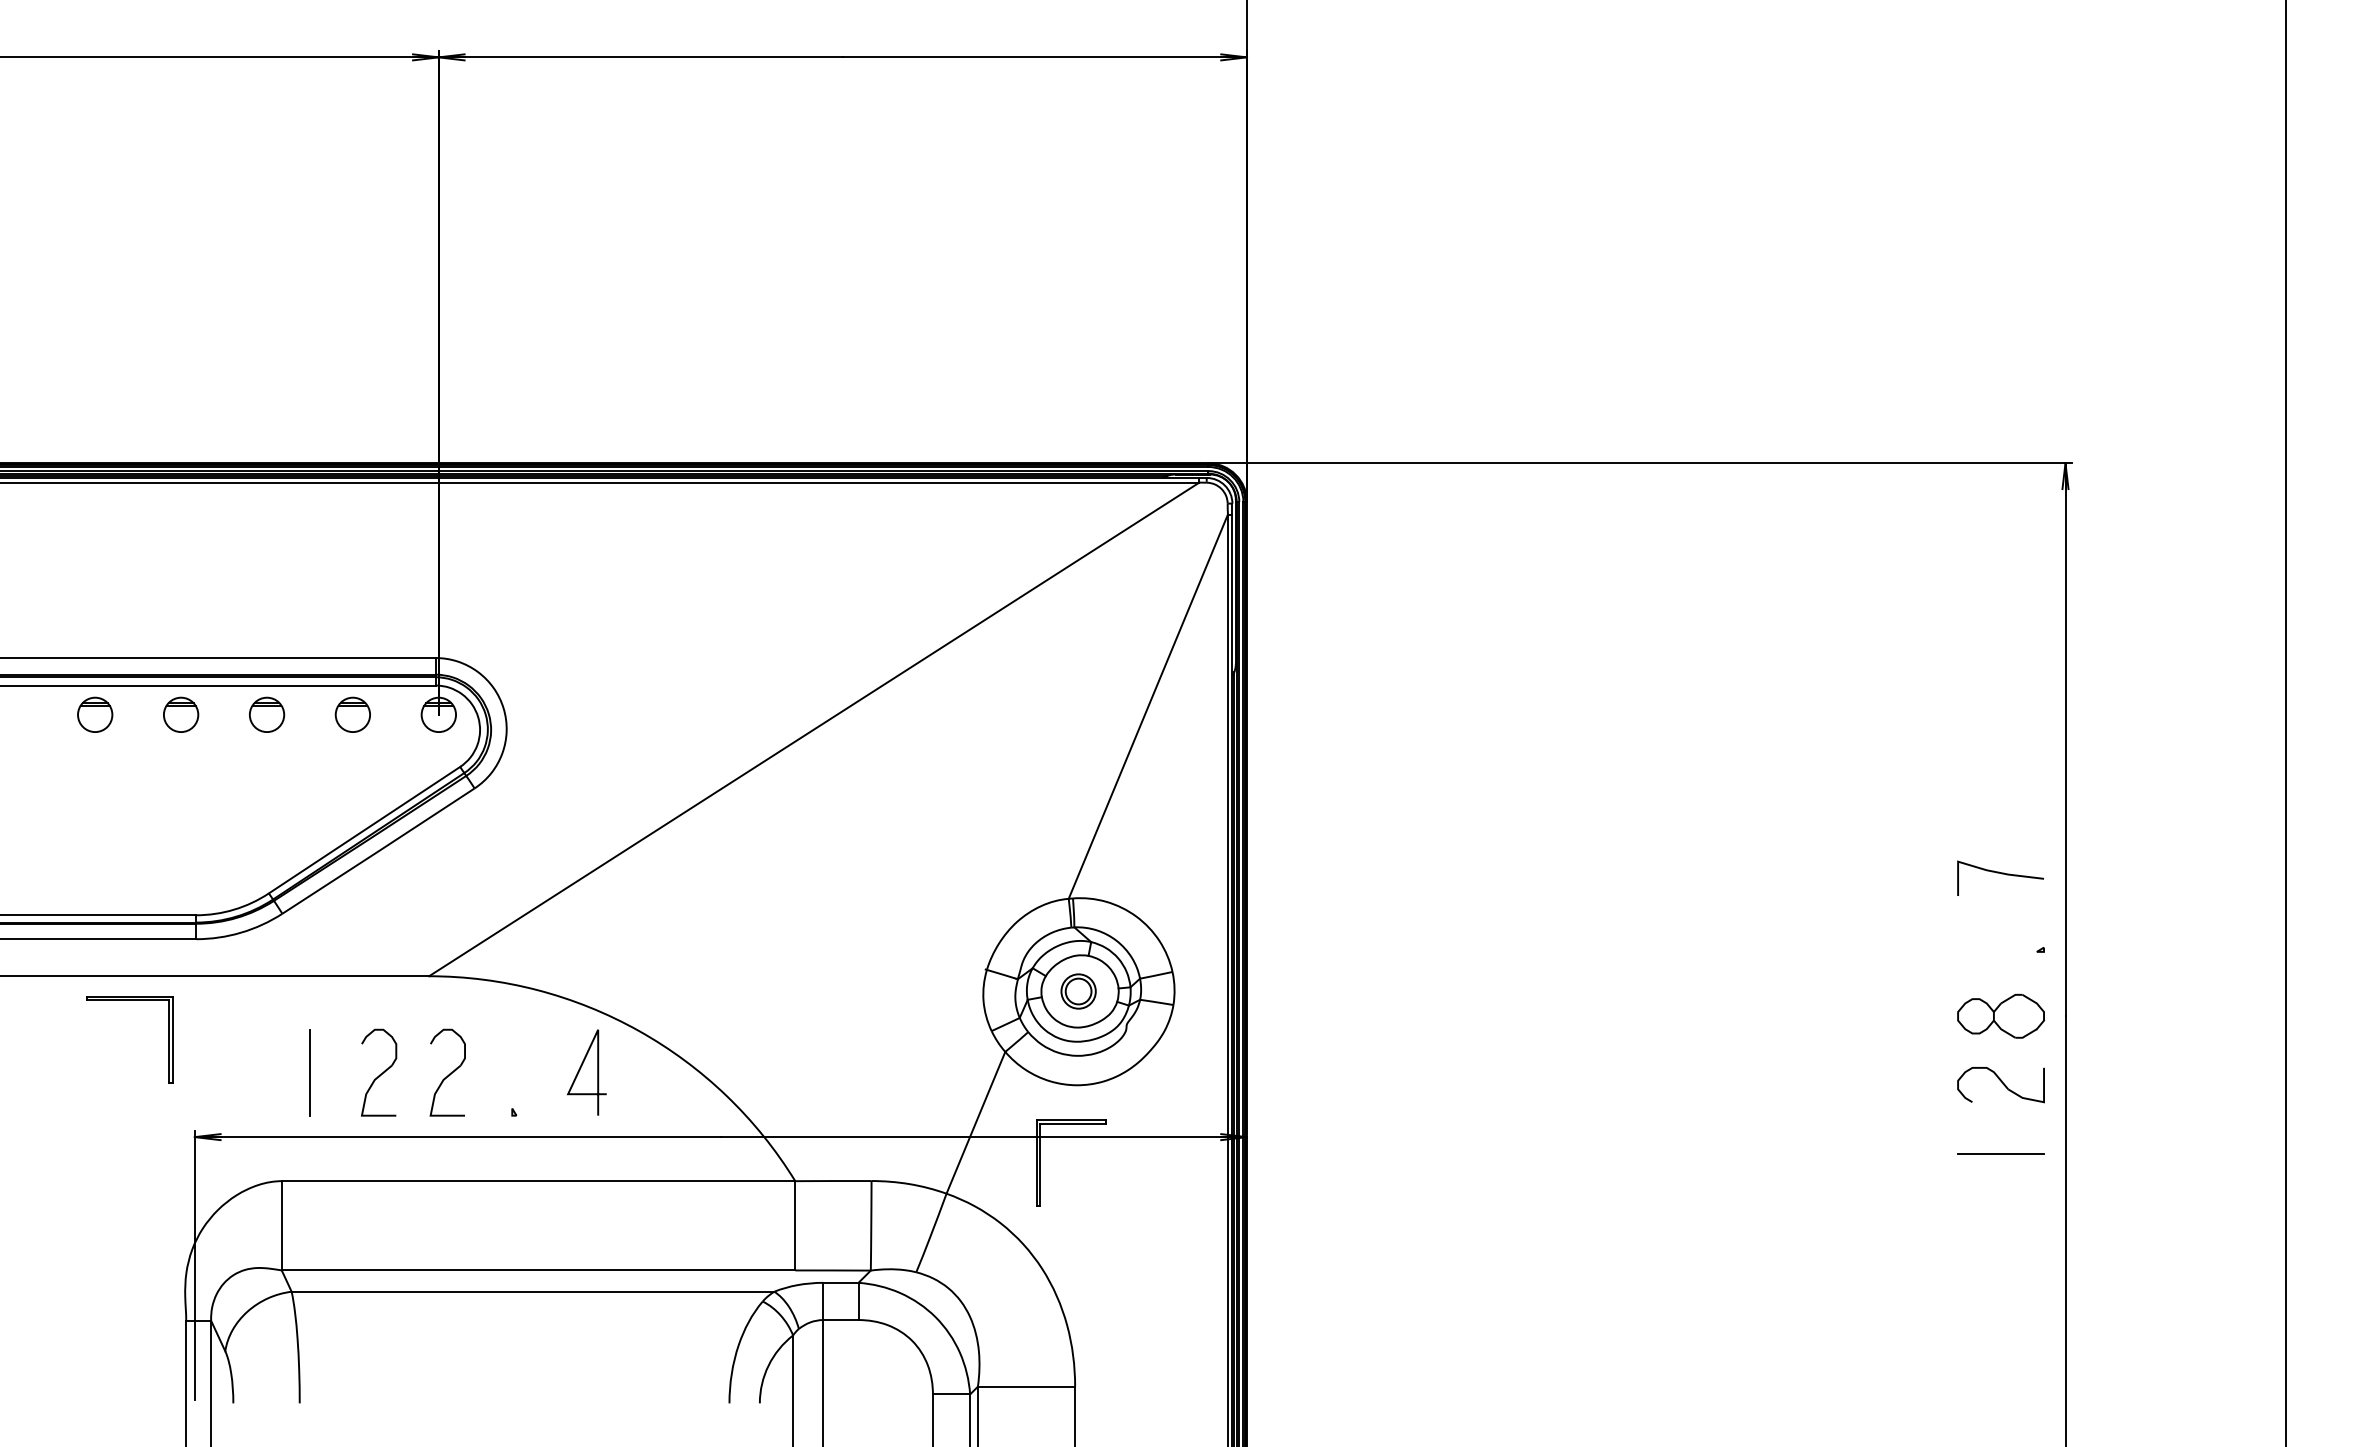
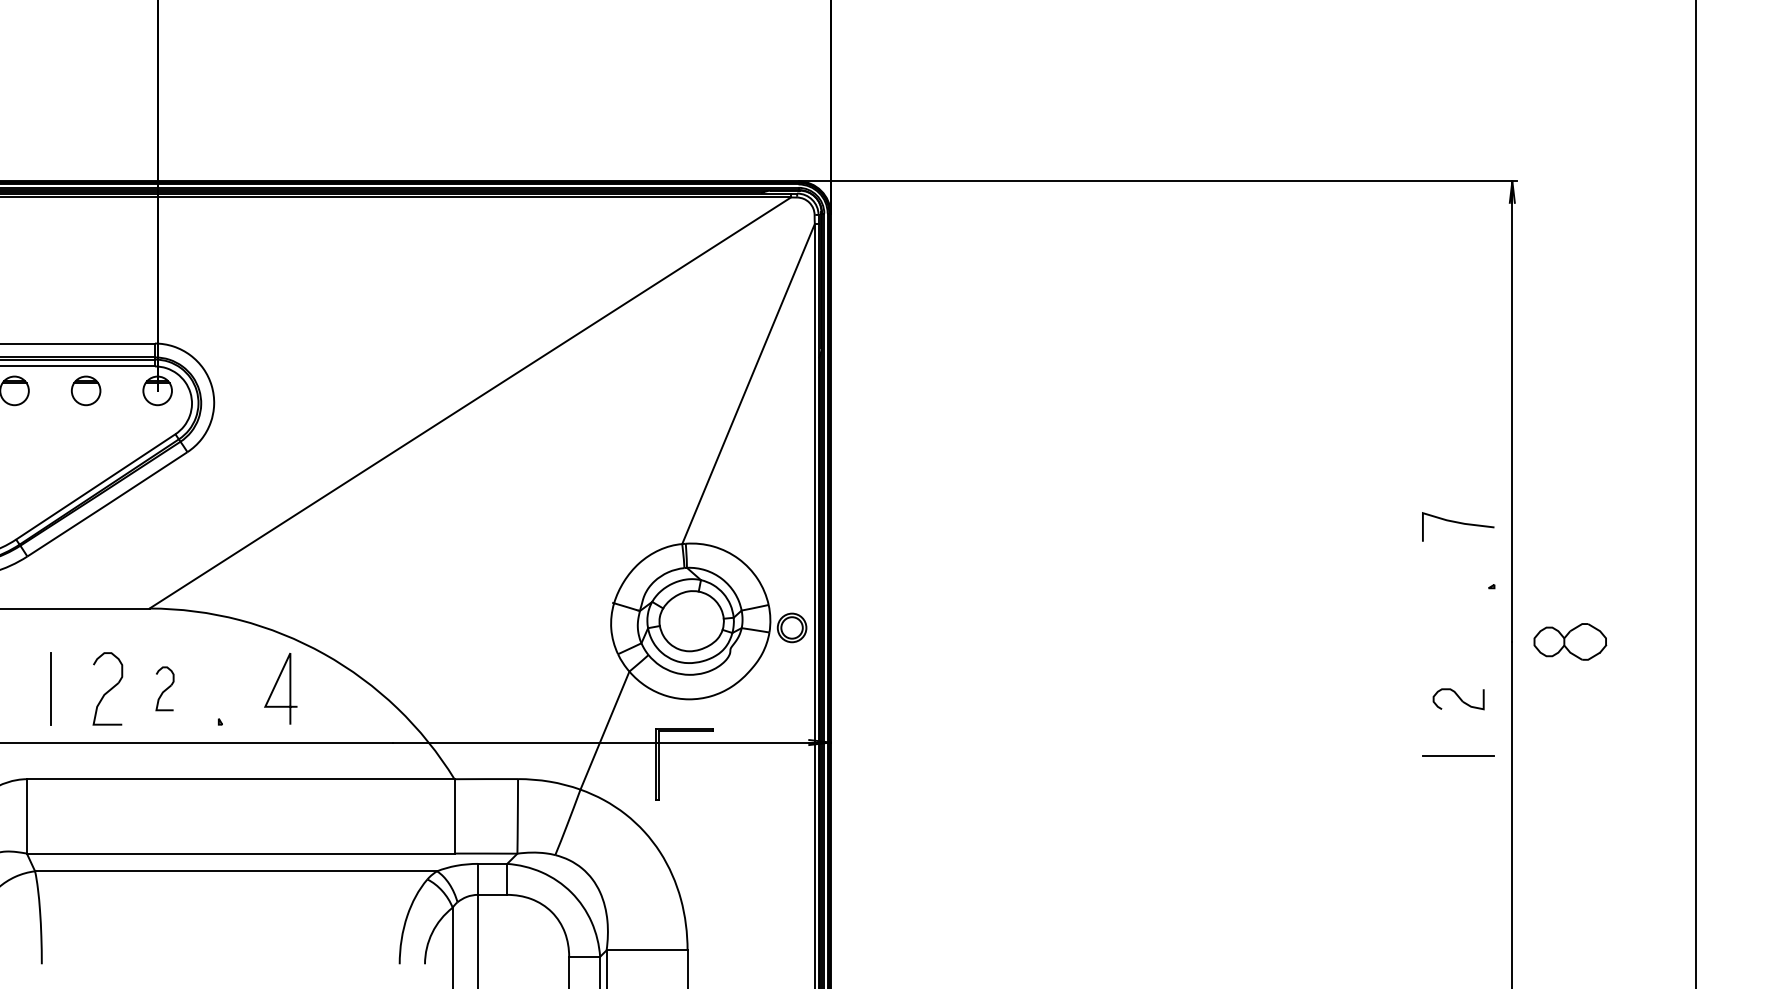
part: (1078, 991) -> (791, 627), moved
part: (2001, 1016) -> (1570, 642), moved
part: (447, 1072) -> (164, 688), size x0.6
part: (2000, 1085) -> (1458, 699), size x0.7

